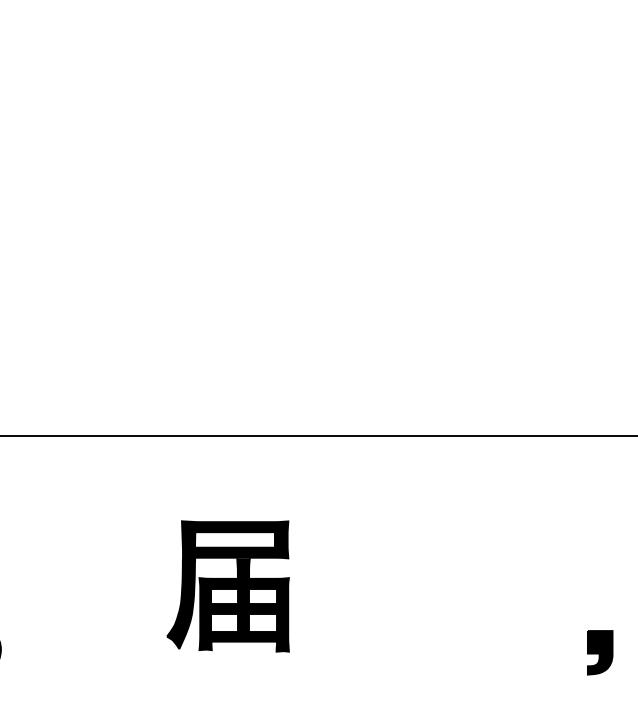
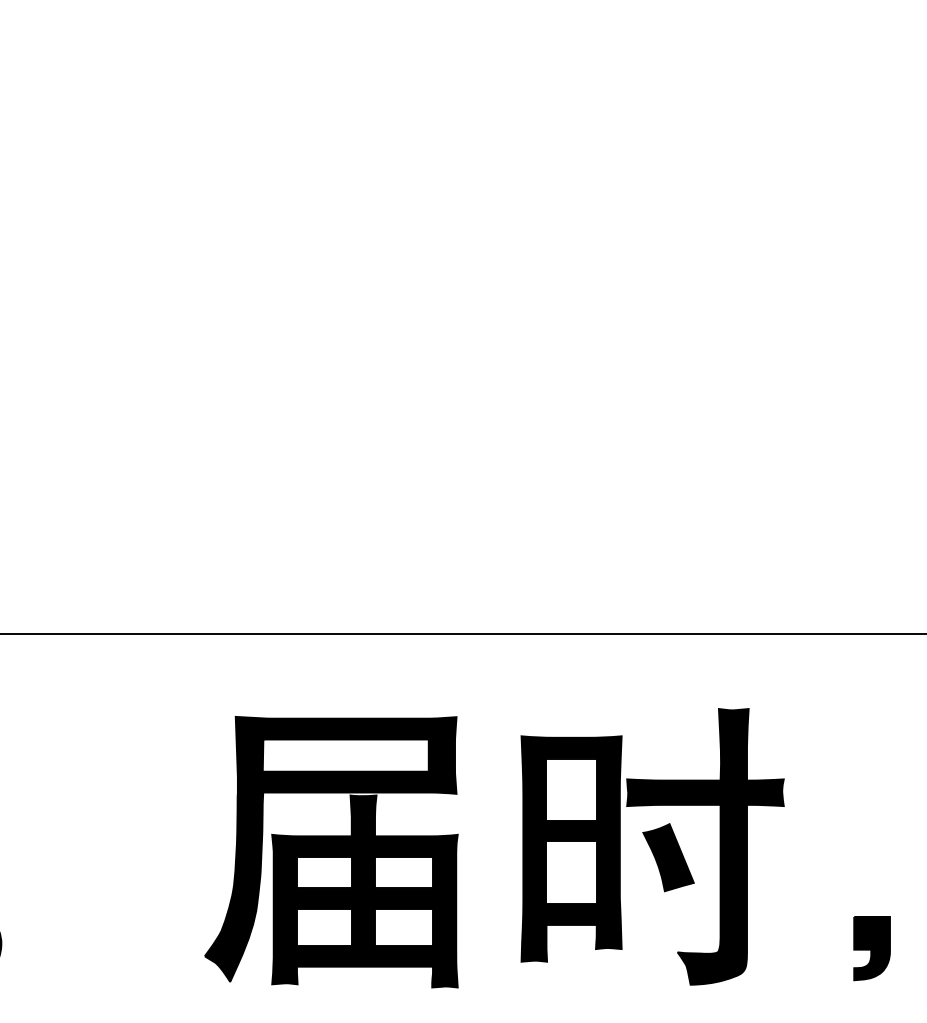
part: (449, 582) -> (653, 846), added
part: (227, 586) -> (330, 852), size x1.43

